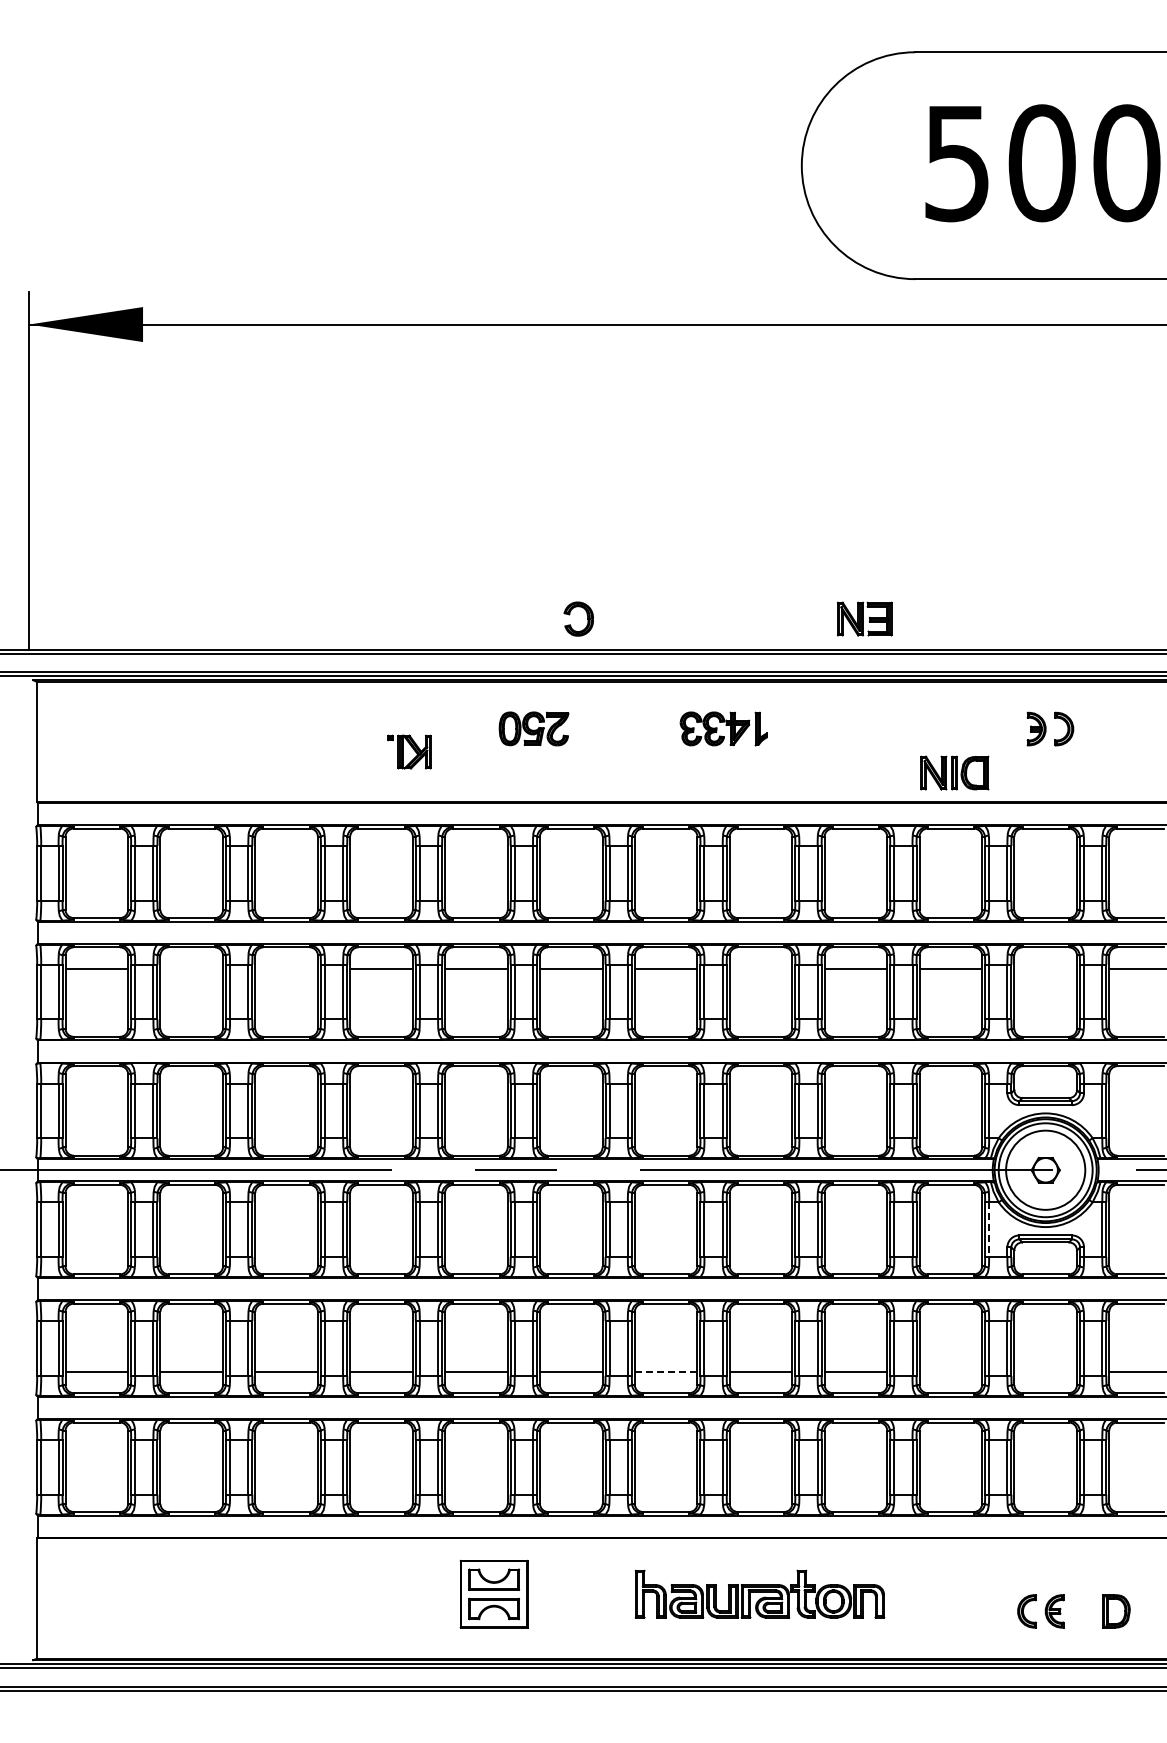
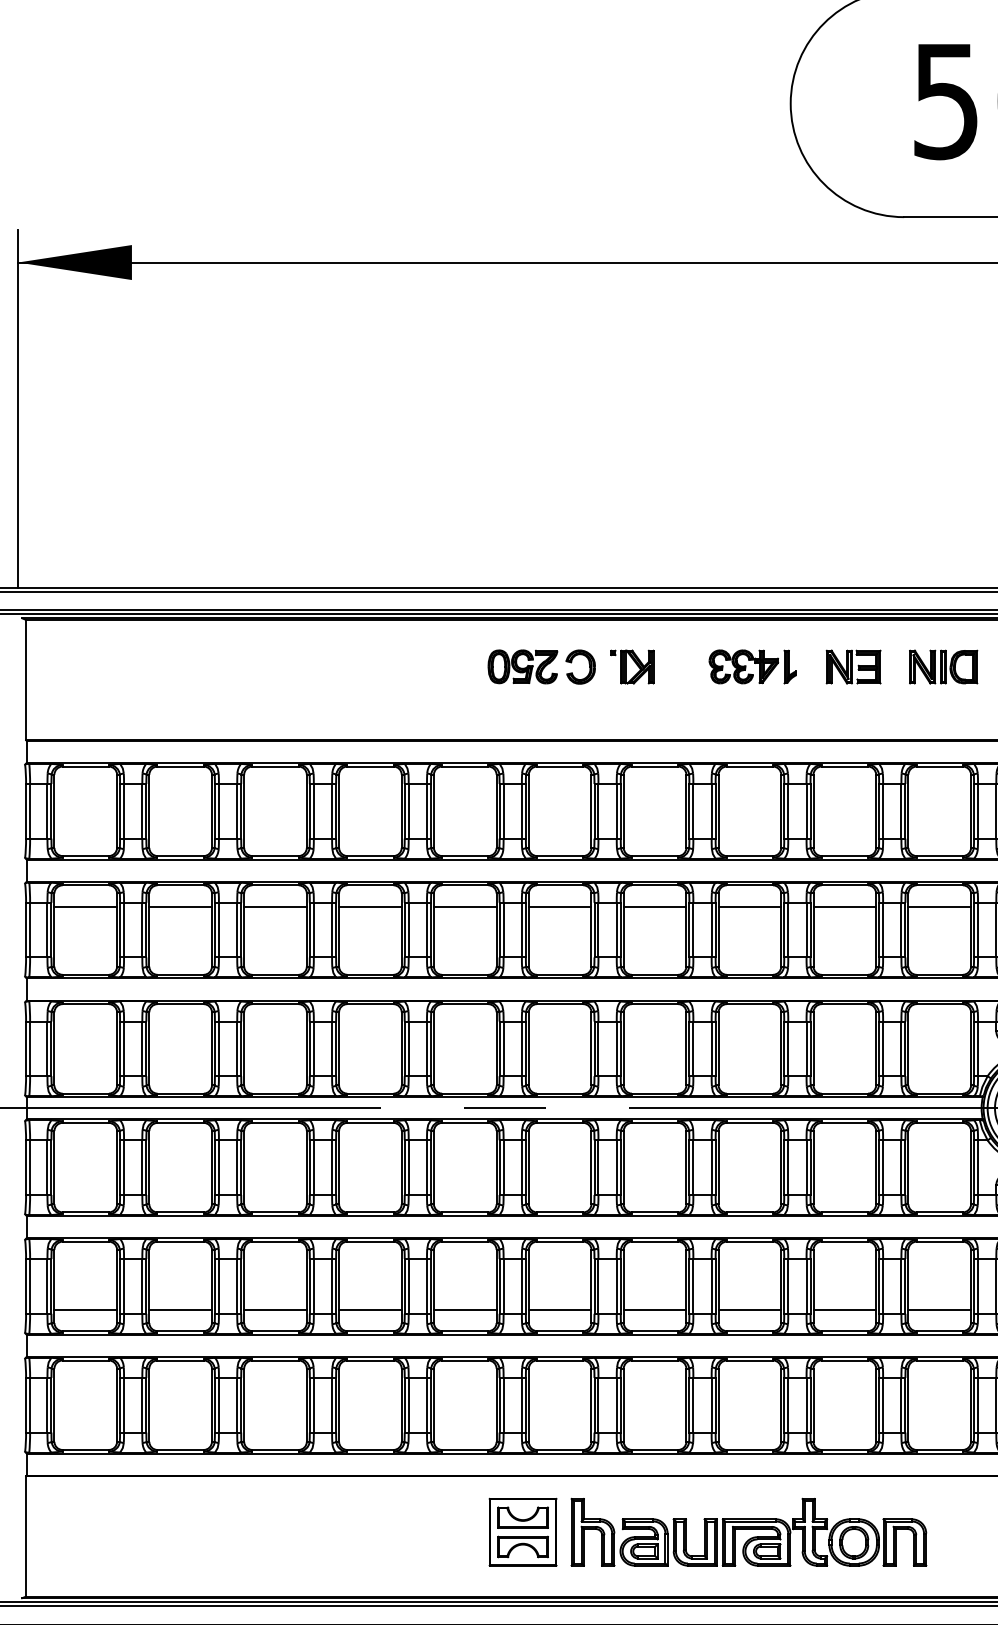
part: (570, 614) -> (572, 662), moved
part: (864, 618) -> (853, 666), moved
part: (723, 728) -> (752, 666), moved
part: (409, 751) -> (632, 666), moved
part: (954, 772) -> (943, 666), moved
line: (191, 969) -> (180, 907), added
line: (286, 969) -> (275, 907), added
line: (760, 969) -> (749, 907), added
line: (989, 1230) -> (978, 1168), dashed -> solid
line: (666, 1371) -> (655, 1309), dashed -> solid
line: (950, 1371) -> (939, 1309), added
part: (493, 1593) -> (522, 1531), moved
part: (759, 1593) -> (748, 1531), size x1.43

